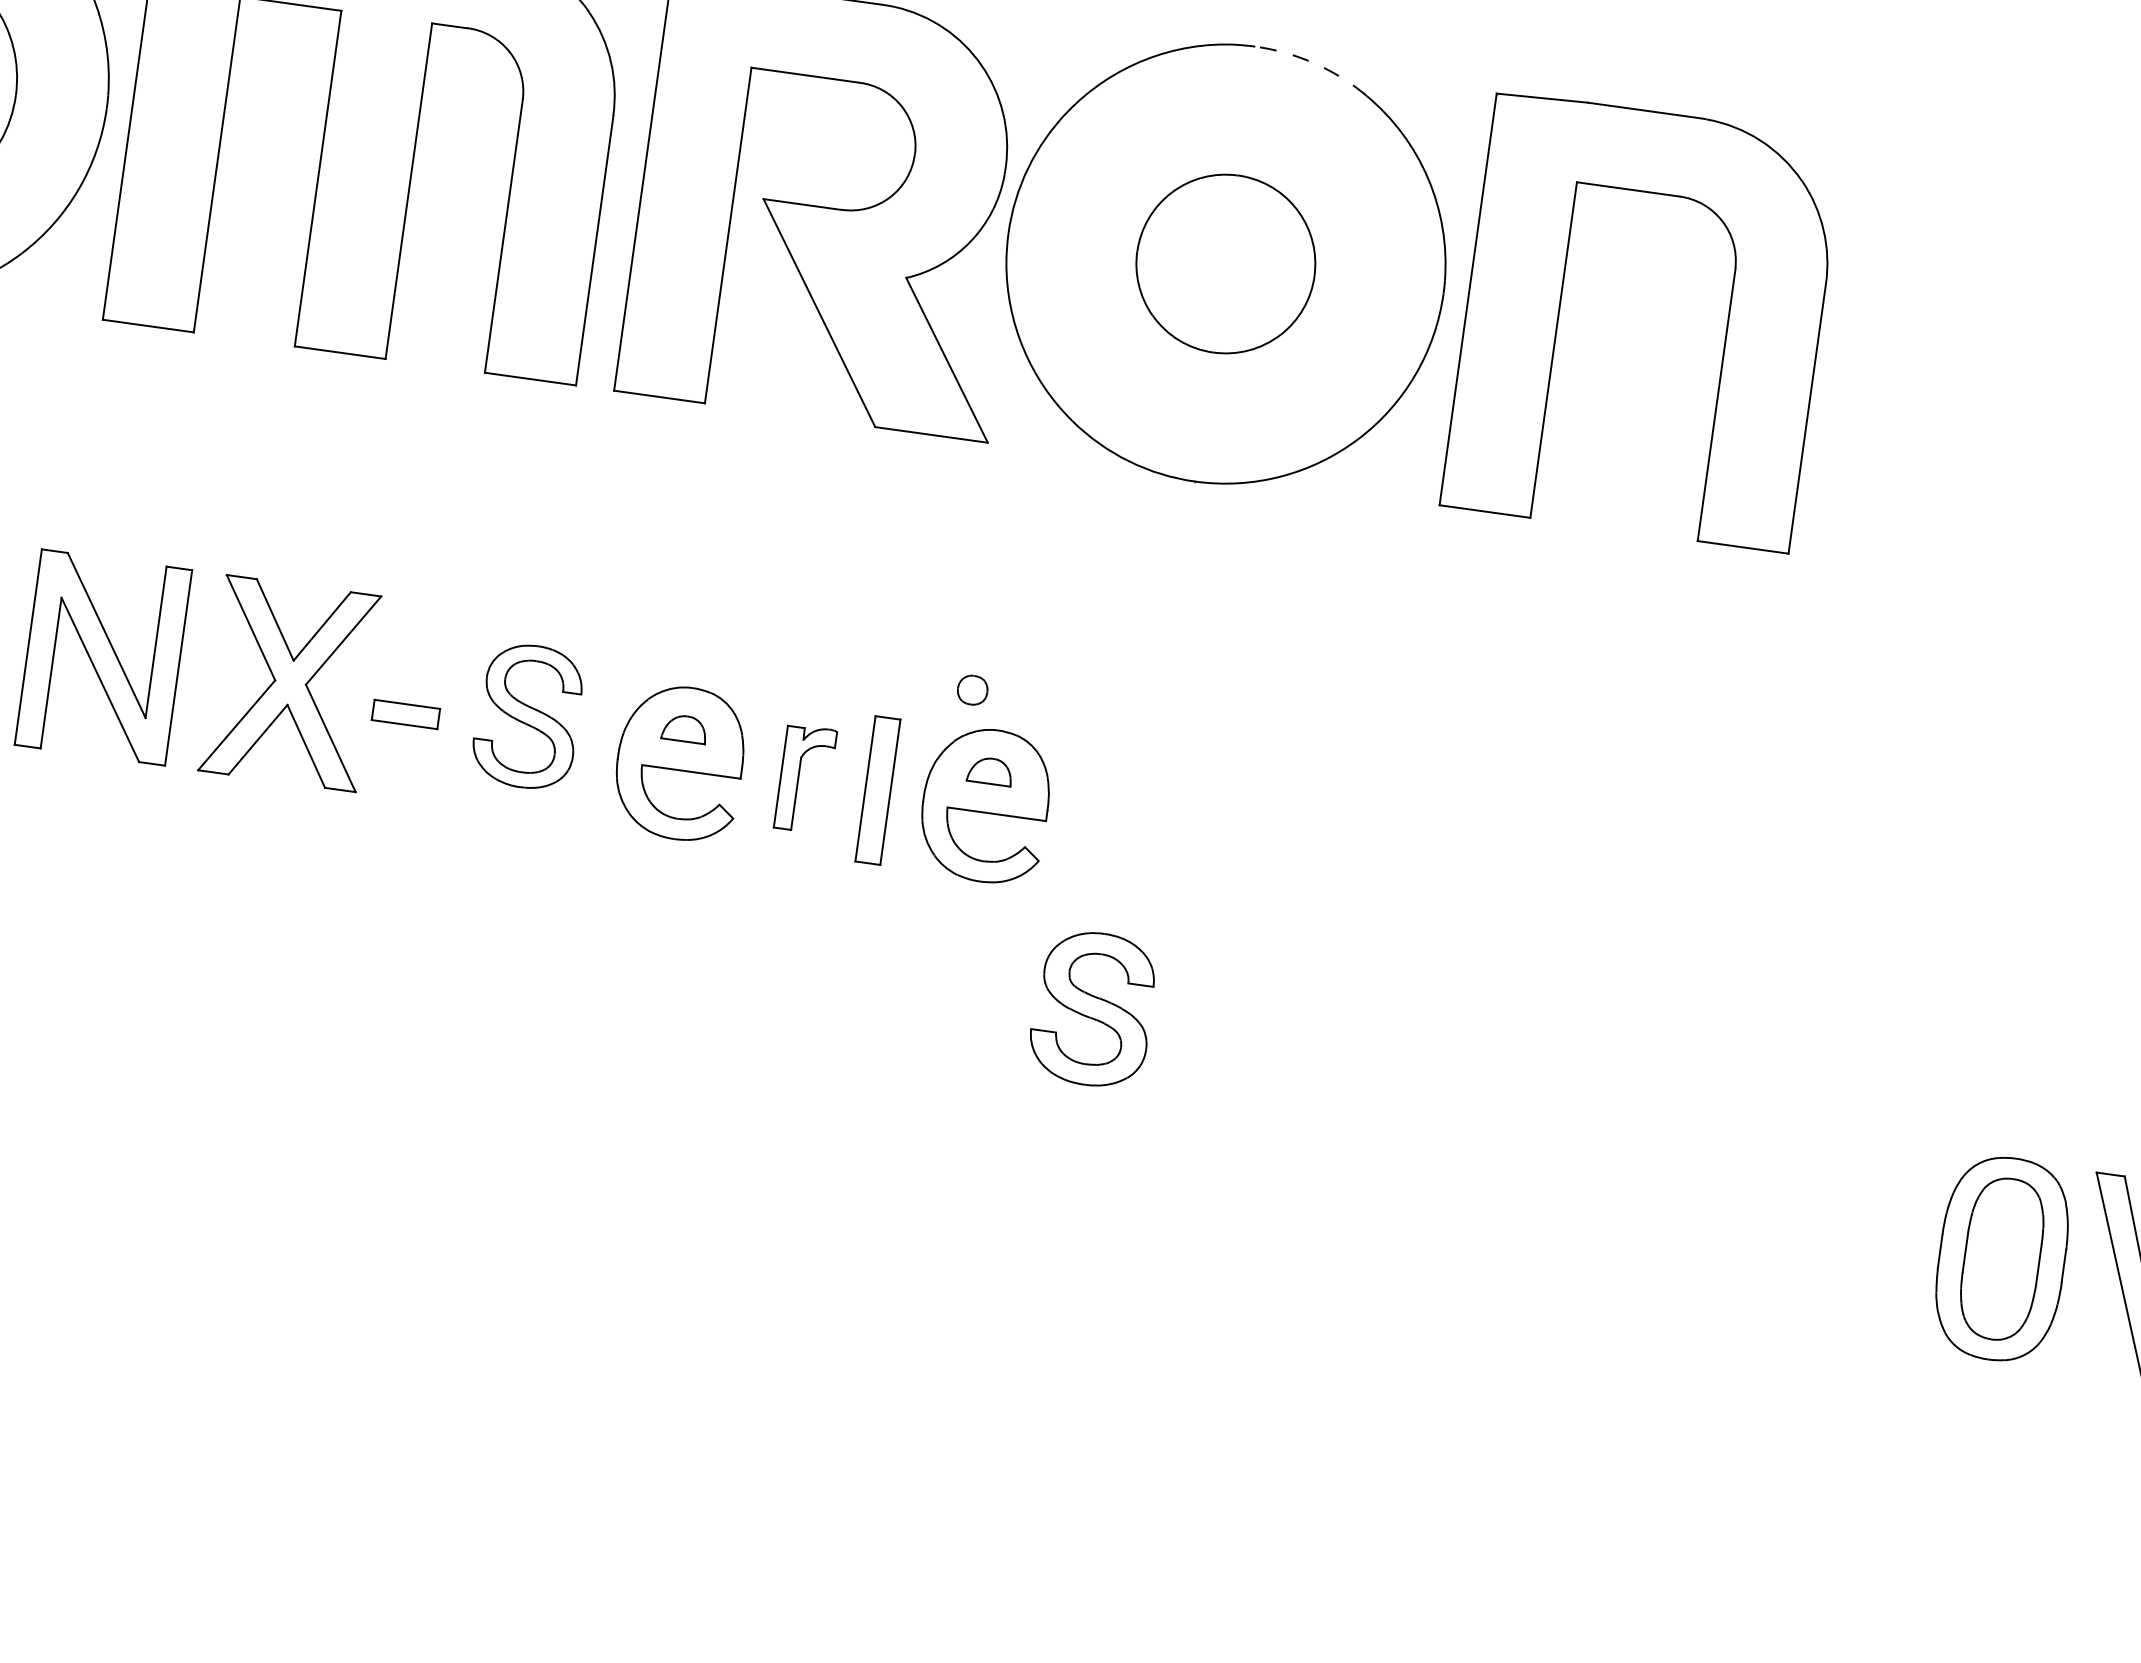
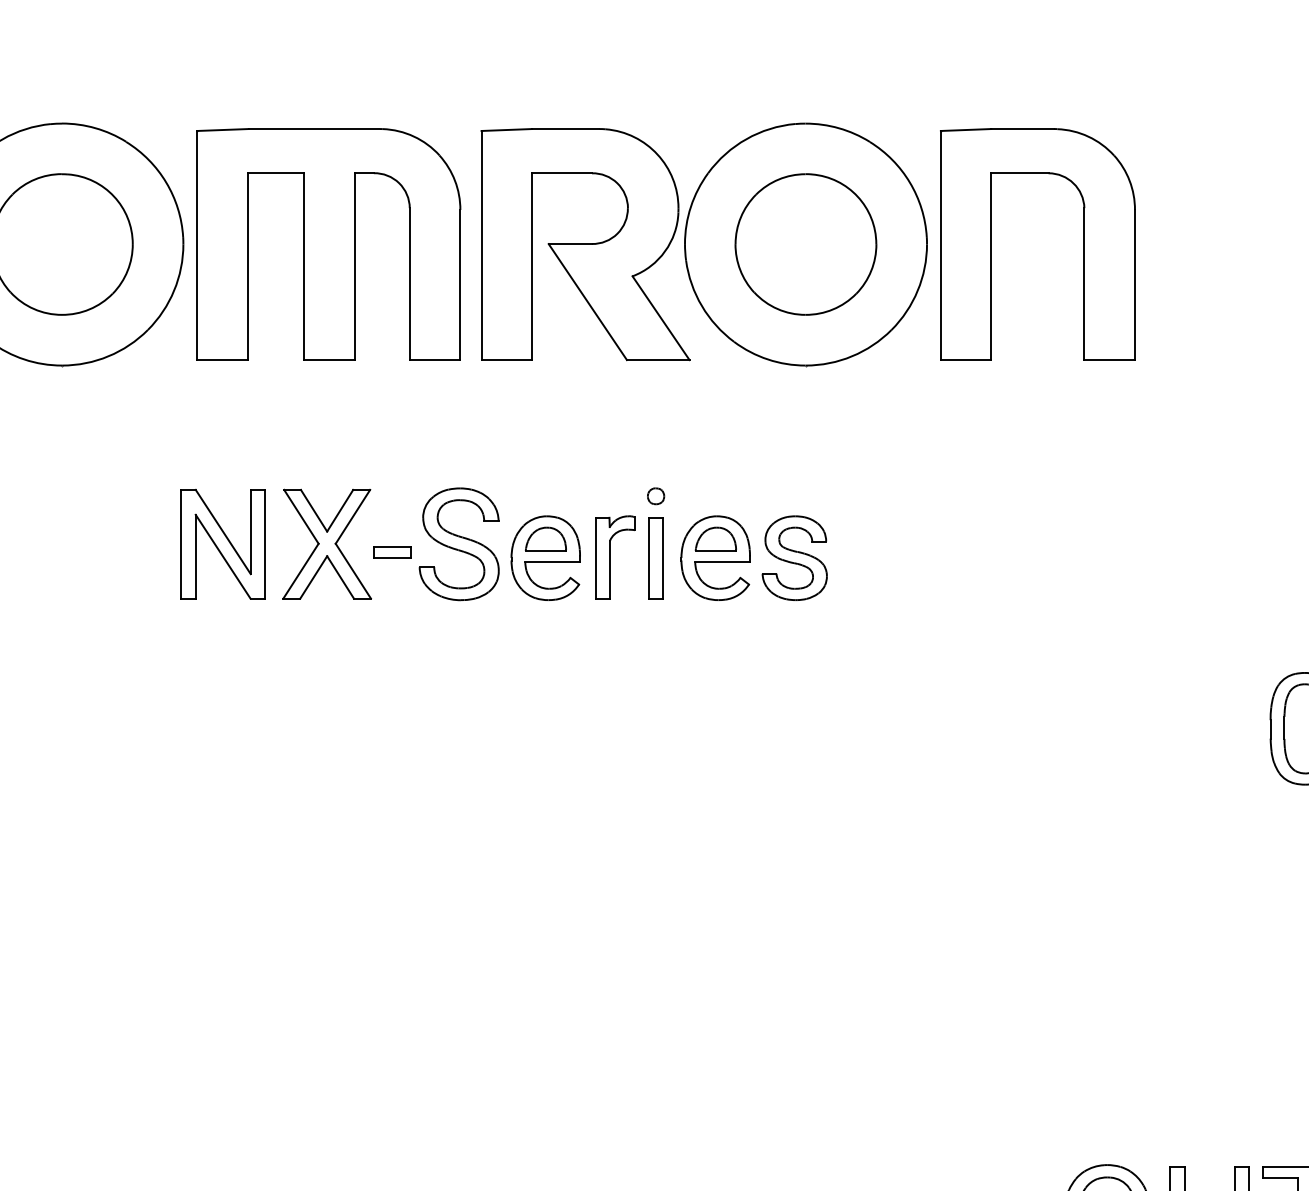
arc: (1315, 63) -> (839, 128), dashed -> solid
part: (1225, 263) -> (805, 244), size x1.43
part: (973, 690) -> (656, 496), moved
part: (526, 716) -> (458, 544), size x1.43
part: (684, 727) -> (545, 538), size x1.67
part: (989, 769) -> (715, 538), size x1.67
part: (805, 779) -> (615, 557), size x1.43
part: (1092, 1007) -> (794, 557), moved

